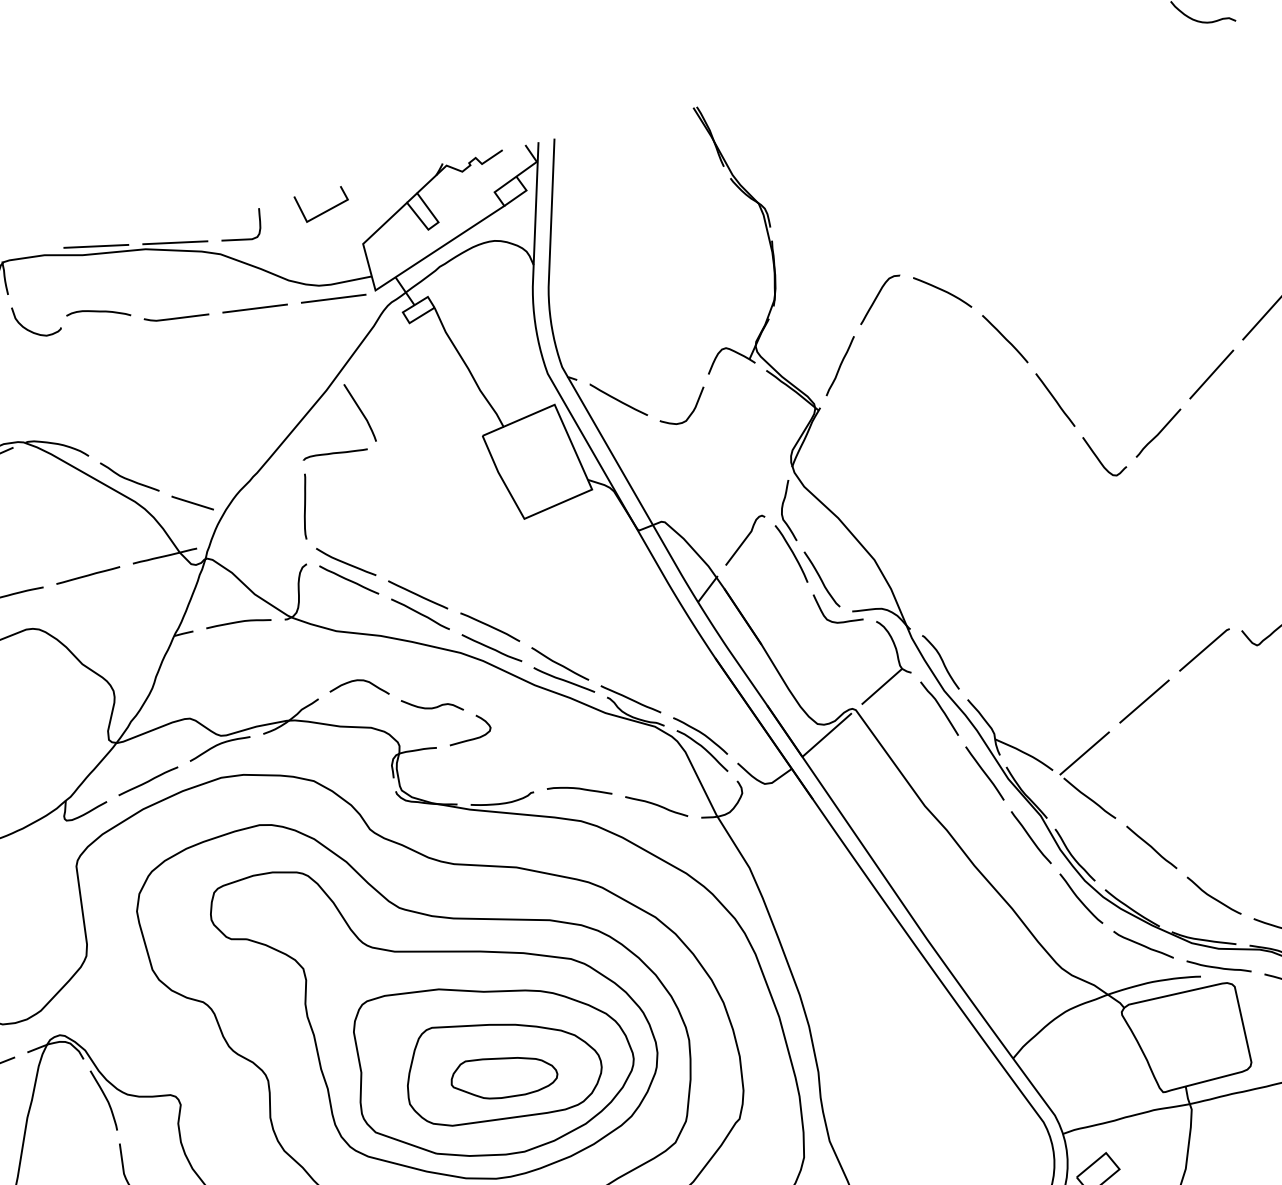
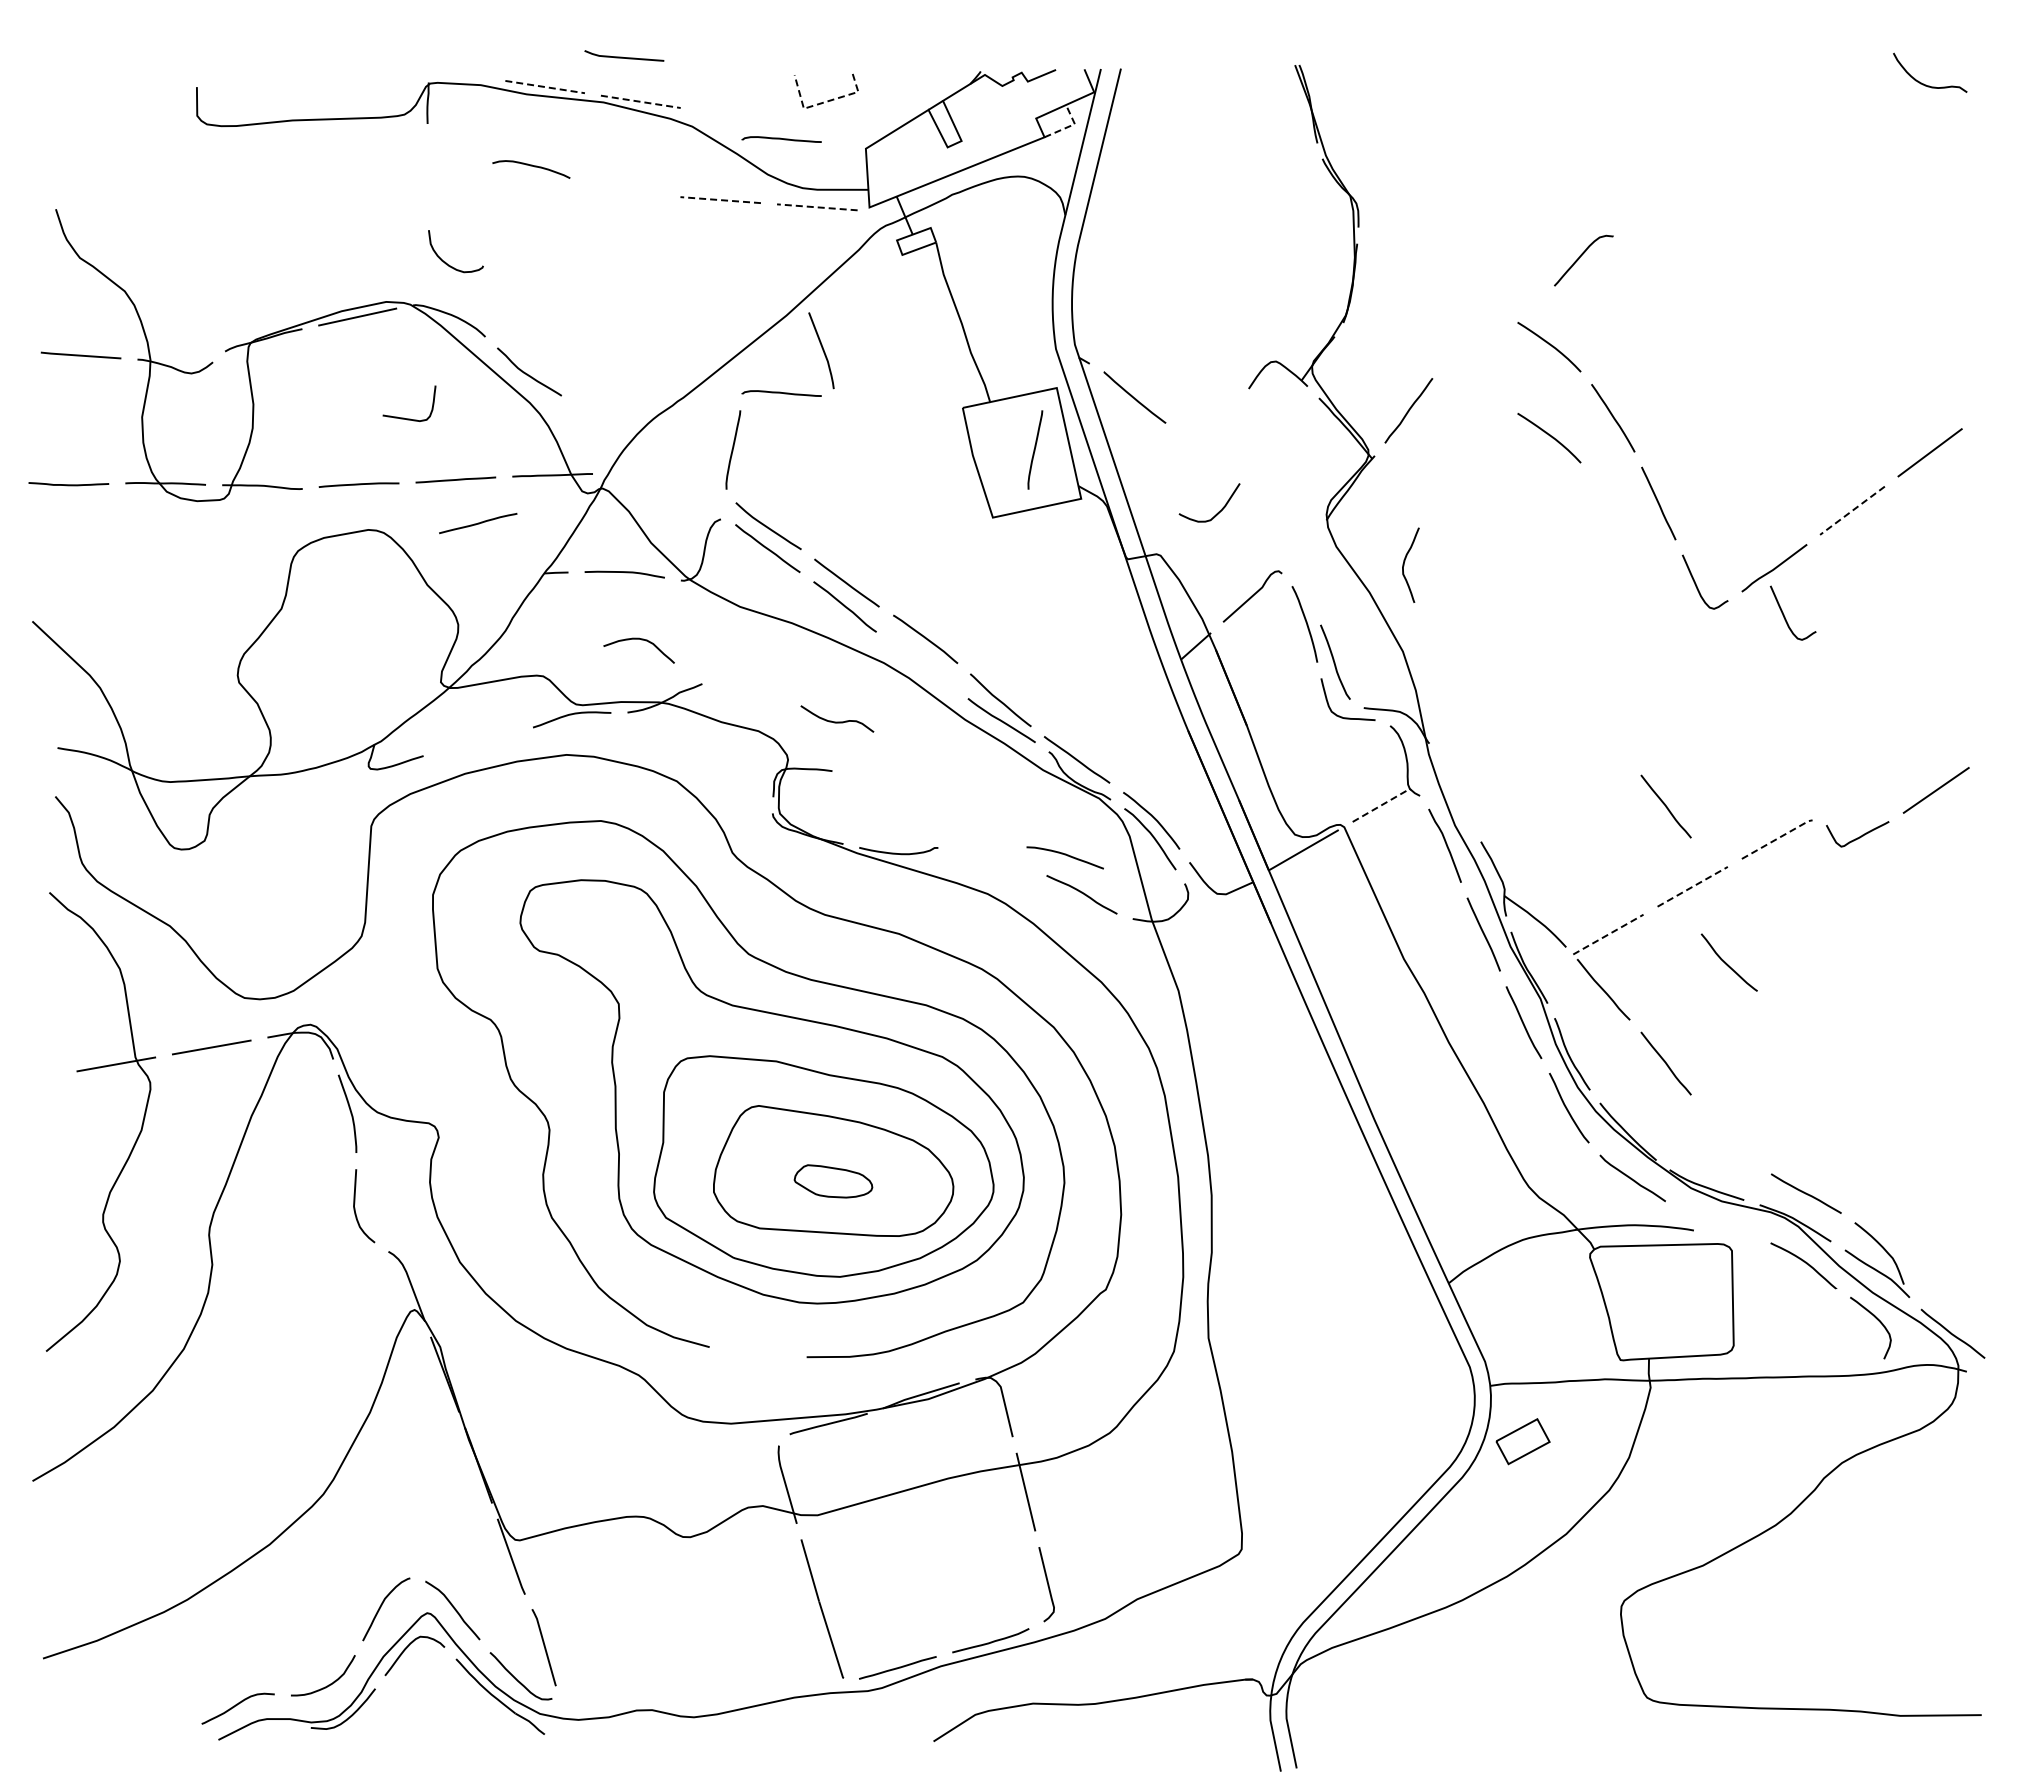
line: (523, 193) -> (1070, 126), solid -> dashed
line: (321, 213) -> (823, 102), solid -> dashed
curve: (239, 238) -> (404, 417), moved
line: (175, 242) -> (641, 101), solid -> dashed
line: (96, 246) -> (545, 87), solid -> dashed
curve: (294, 250) -> (781, 139), added
line: (333, 299) -> (816, 207), solid -> dashed
curve: (876, 299) -> (1579, 259), moved
line: (255, 308) -> (720, 200), solid -> dashed
curve: (176, 318) -> (624, 57), moved
curve: (30, 330) -> (445, 261), moved
curve: (957, 364) -> (1549, 436), added
line: (1211, 375) -> (1852, 511), solid -> dashed
curve: (691, 412) -> (1218, 511), moved
curve: (547, 457) -> (1035, 449), added
curve: (1175, 470) -> (1785, 616), added
line: (192, 502) -> (598, 417), removed
curve: (783, 509) -> (1405, 561), moved
line: (1109, 641) -> (1665, 806), added
curve: (491, 647) -> (922, 664), removed
line: (1204, 649) -> (1777, 838), solid -> dashed
curve: (942, 662) -> (1459, 790), removed
curve: (359, 681) -> (641, 640), moved
line: (882, 686) -> (1381, 805), solid -> dashed
line: (1145, 701) -> (1693, 886), solid -> dashed
curve: (470, 738) -> (875, 768), removed
line: (1084, 753) -> (1608, 934), solid -> dashed
line: (148, 781) -> (478, 523), moved
curve: (578, 789) -> (1064, 855), moved
curve: (1212, 896) -> (1727, 963), moved
curve: (1218, 967) -> (1717, 1223), removed
part: (503, 1076) -> (833, 1181), size x0.6

